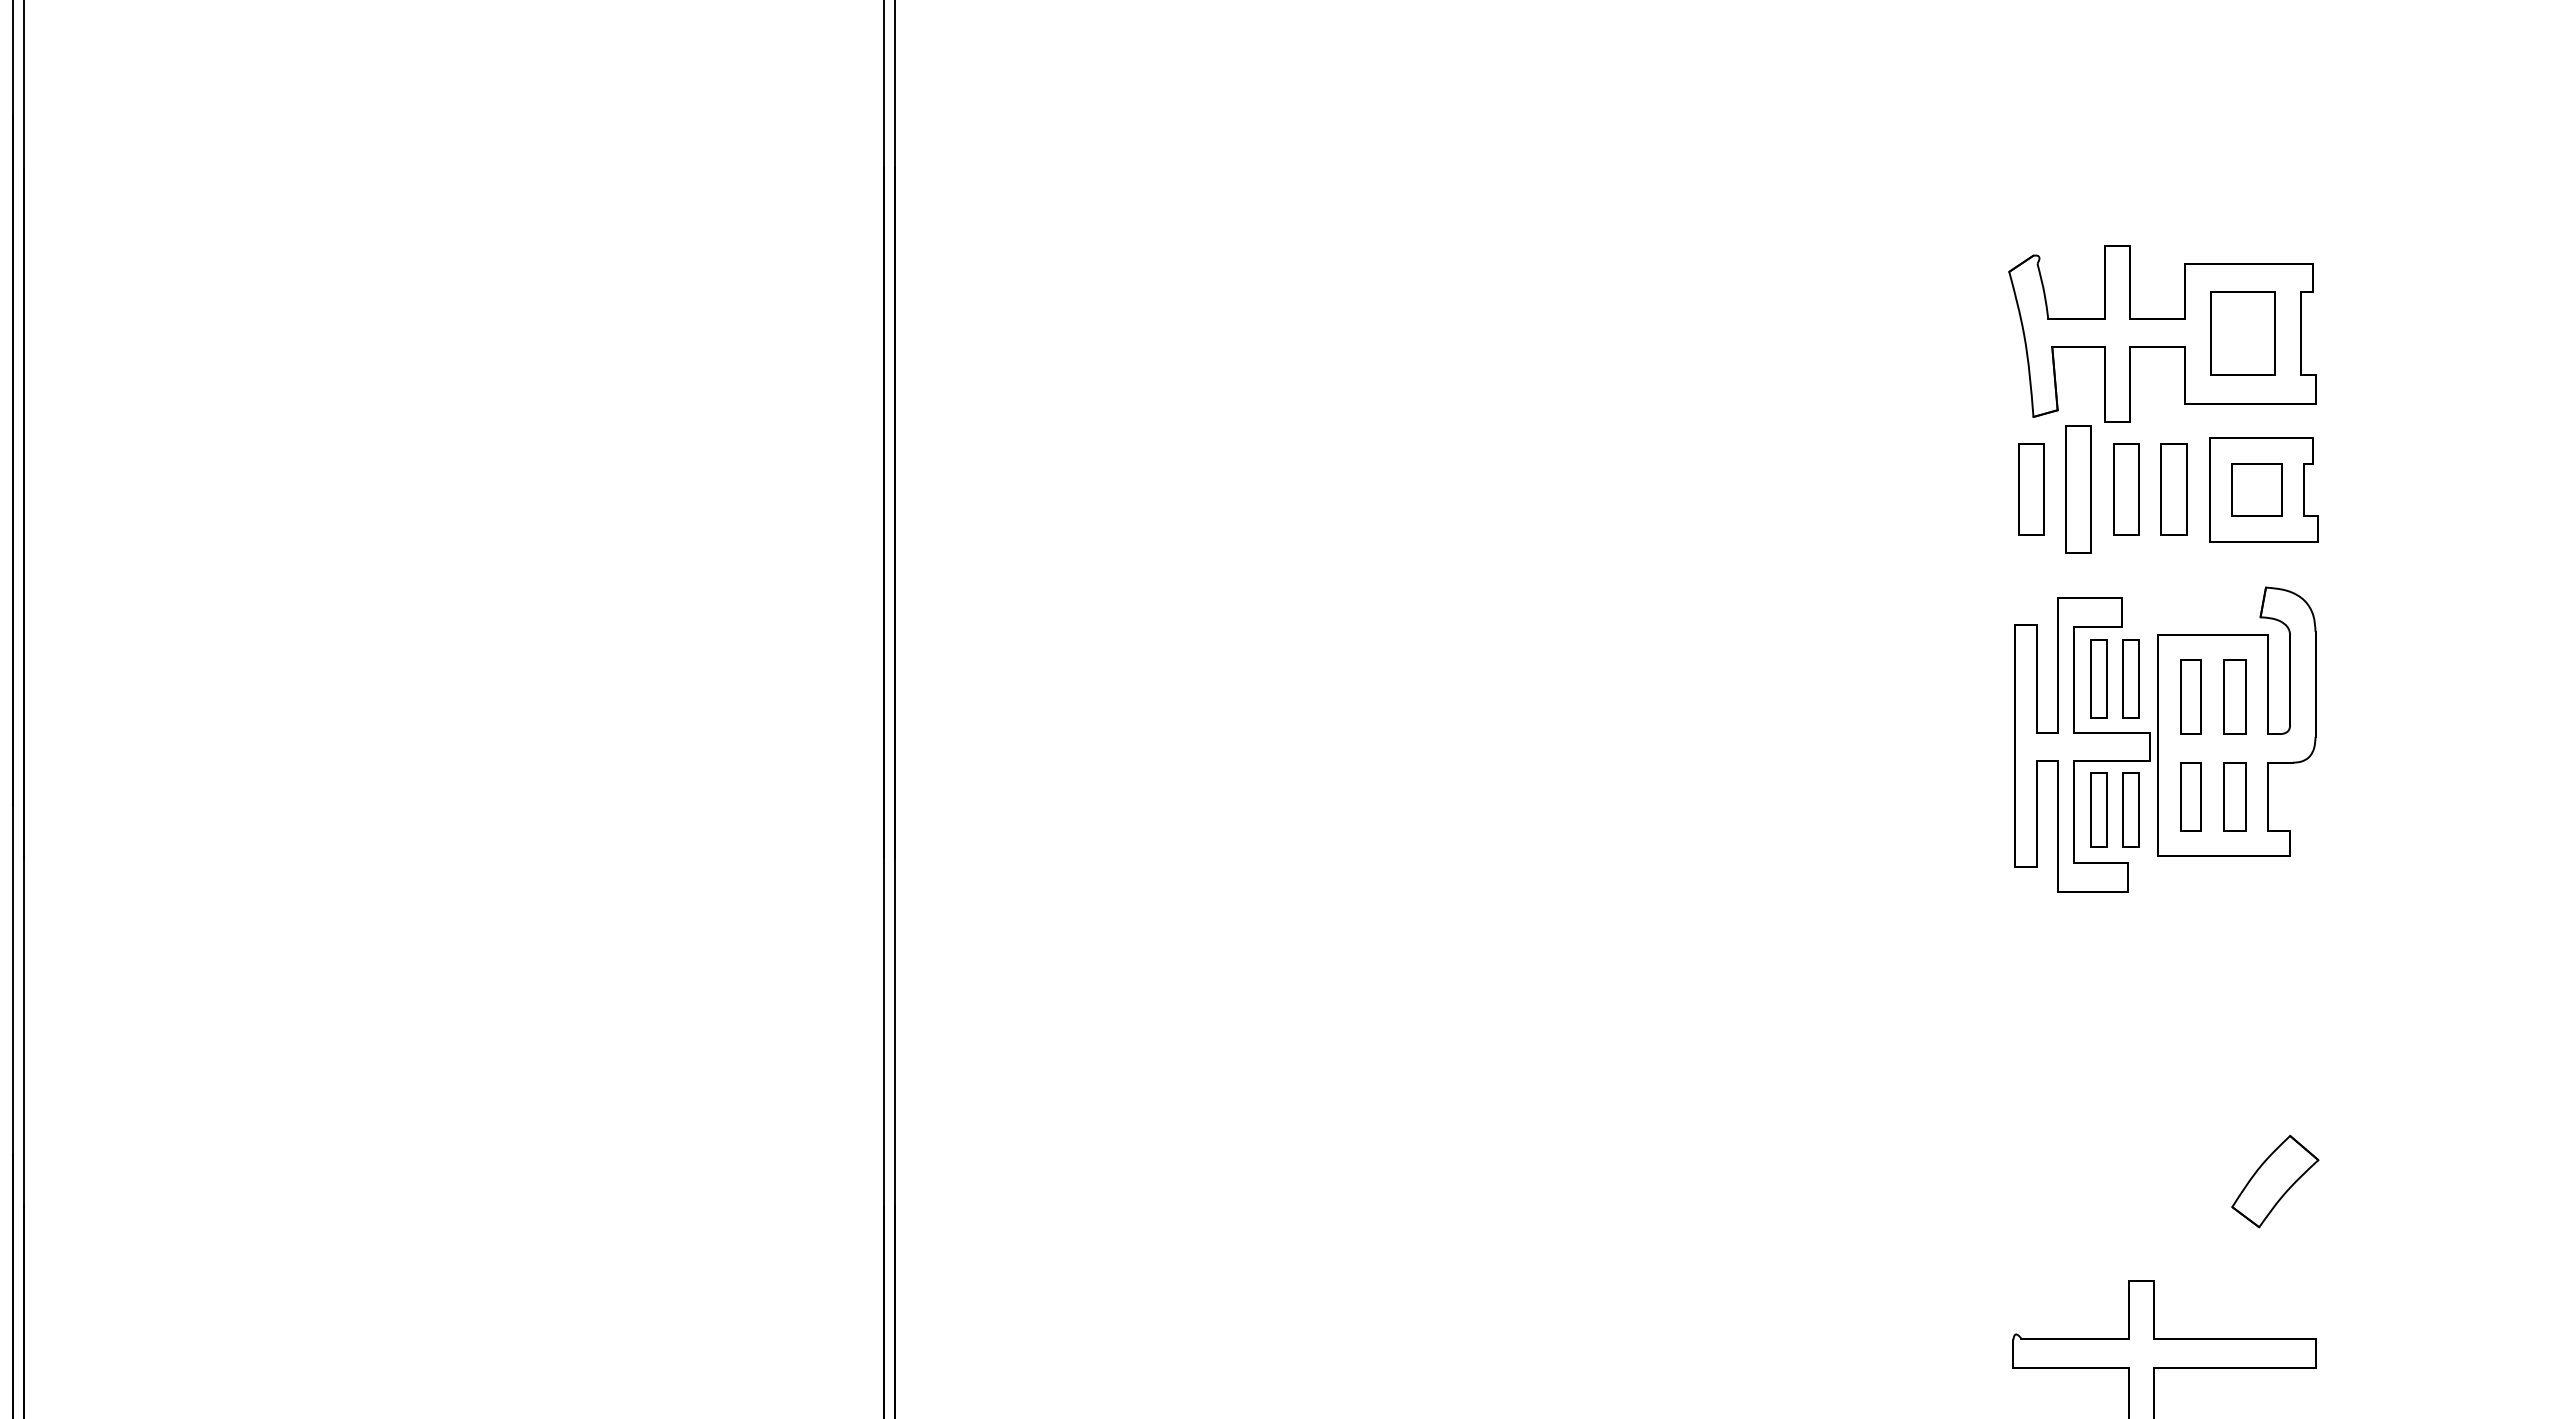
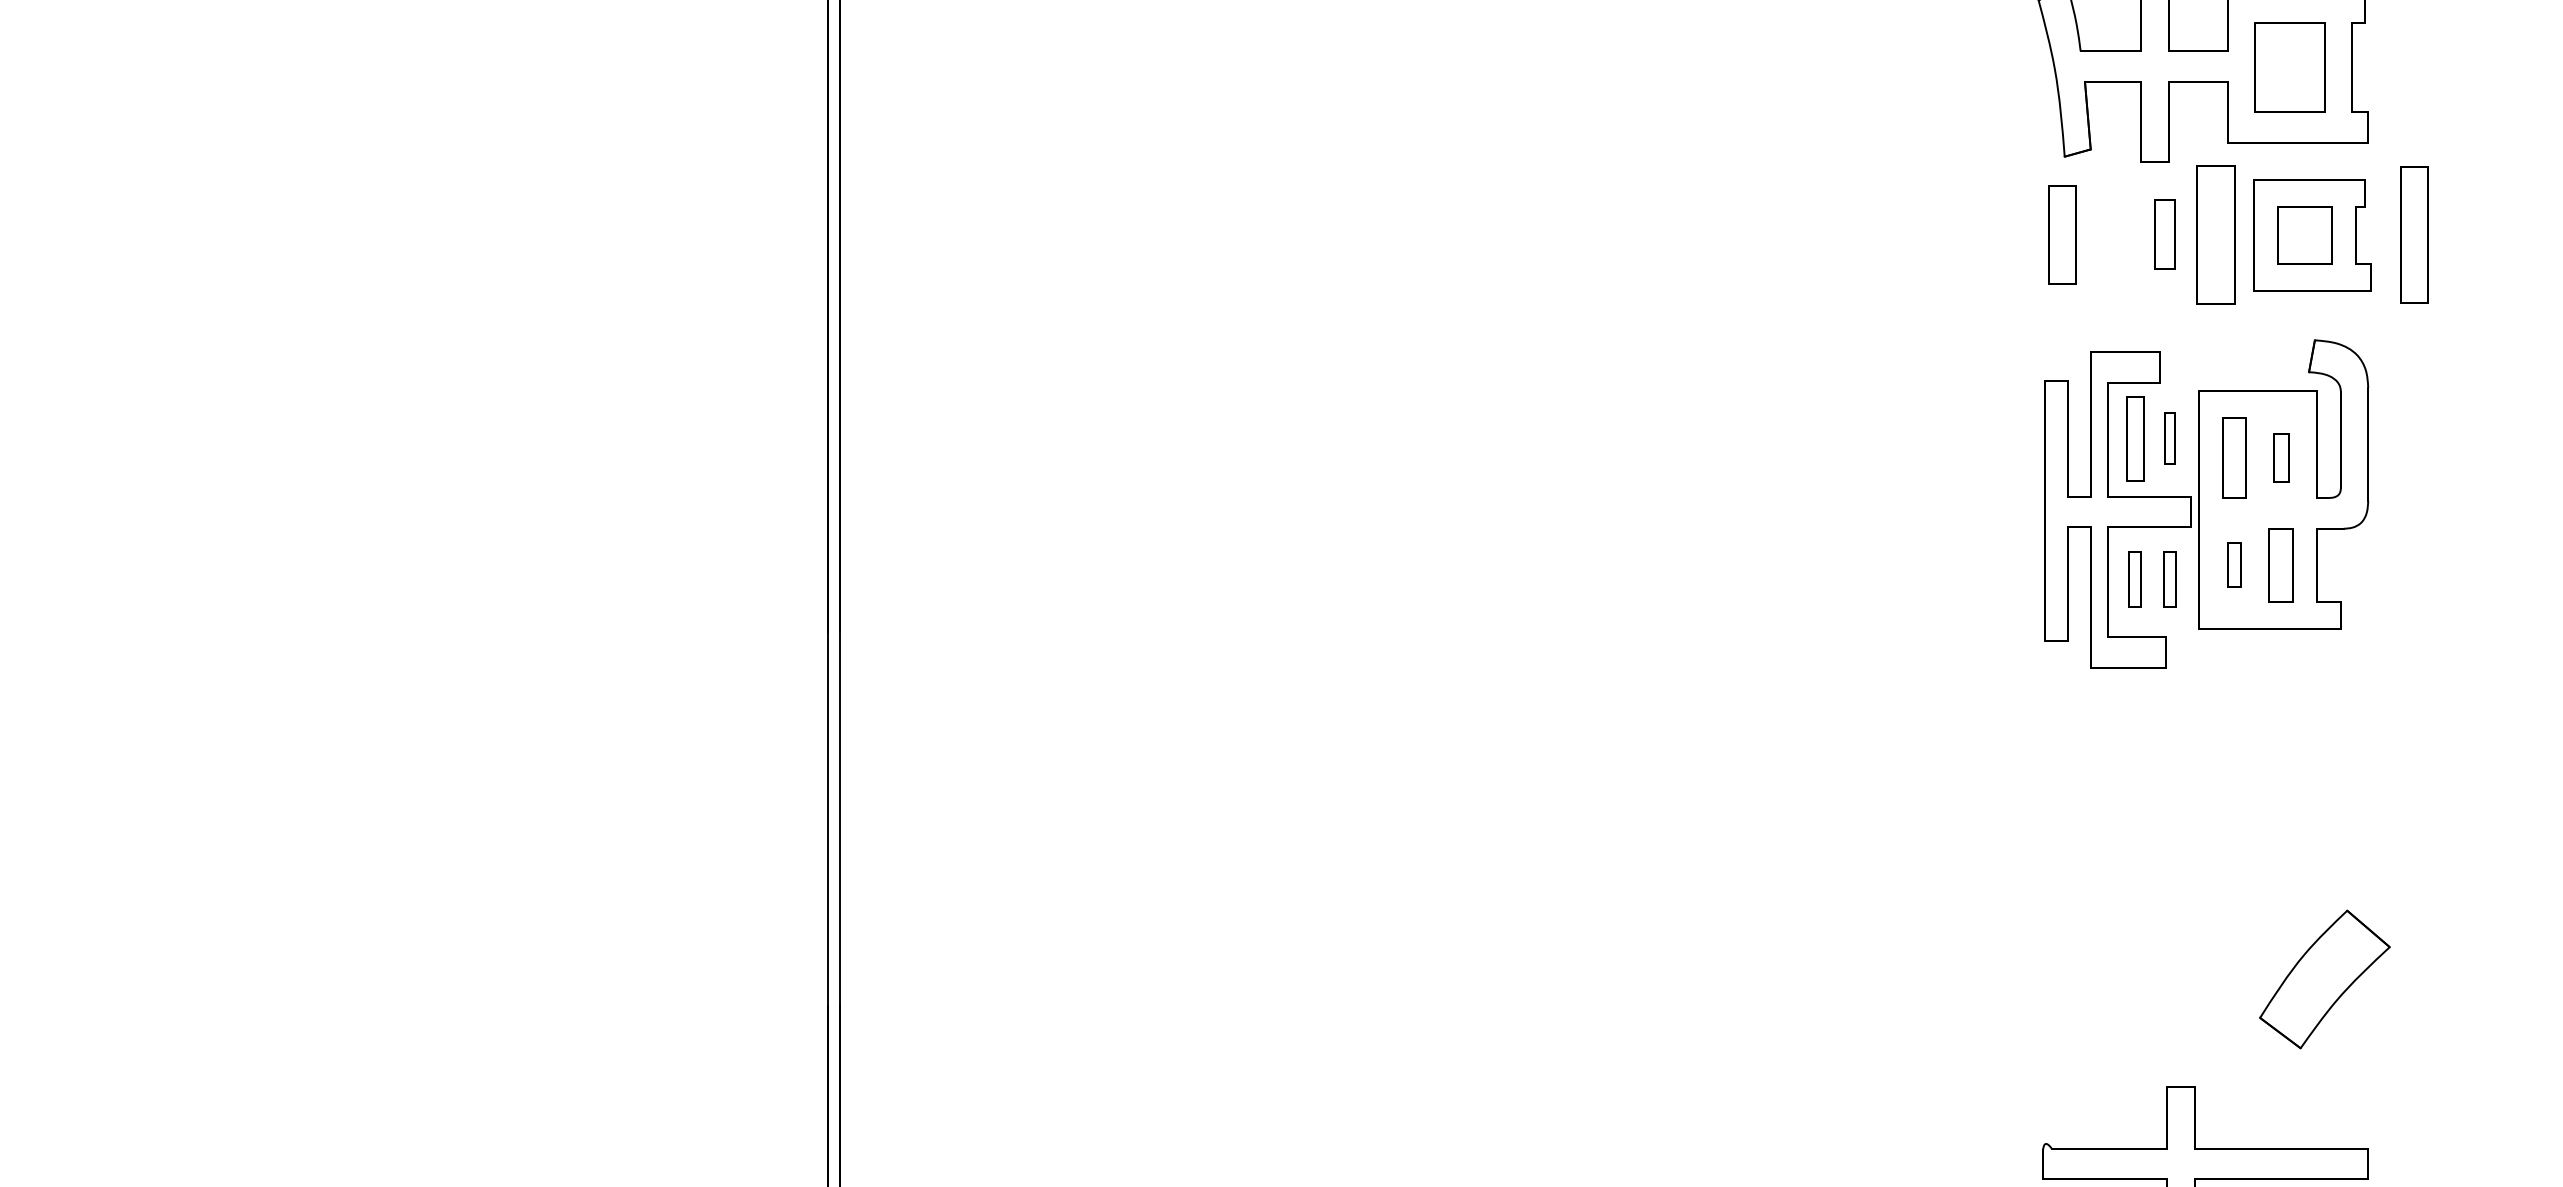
part: (2078, 489) -> (2414, 234), moved
part: (2126, 489) -> (2164, 234), size x0.7
part: (2173, 489) -> (2215, 234), size x1.4
part: (2130, 678) -> (2169, 438), size x0.6
part: (2234, 696) -> (2281, 457), size x0.6
part: (2190, 796) -> (2233, 565), size x0.6
part: (2098, 809) -> (2134, 579), size x0.7
part: (2130, 809) -> (2169, 579), size x0.7
part: (2275, 1181) -> (2325, 979), size x1.4

